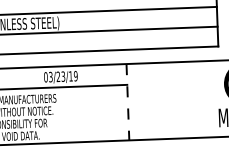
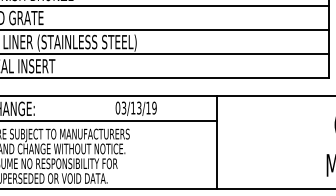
text: (58, 76) -> (133, 107), 03/23/19 -> 03/13/19
line: (127, 102) -> (216, 142), dashed -> solid

